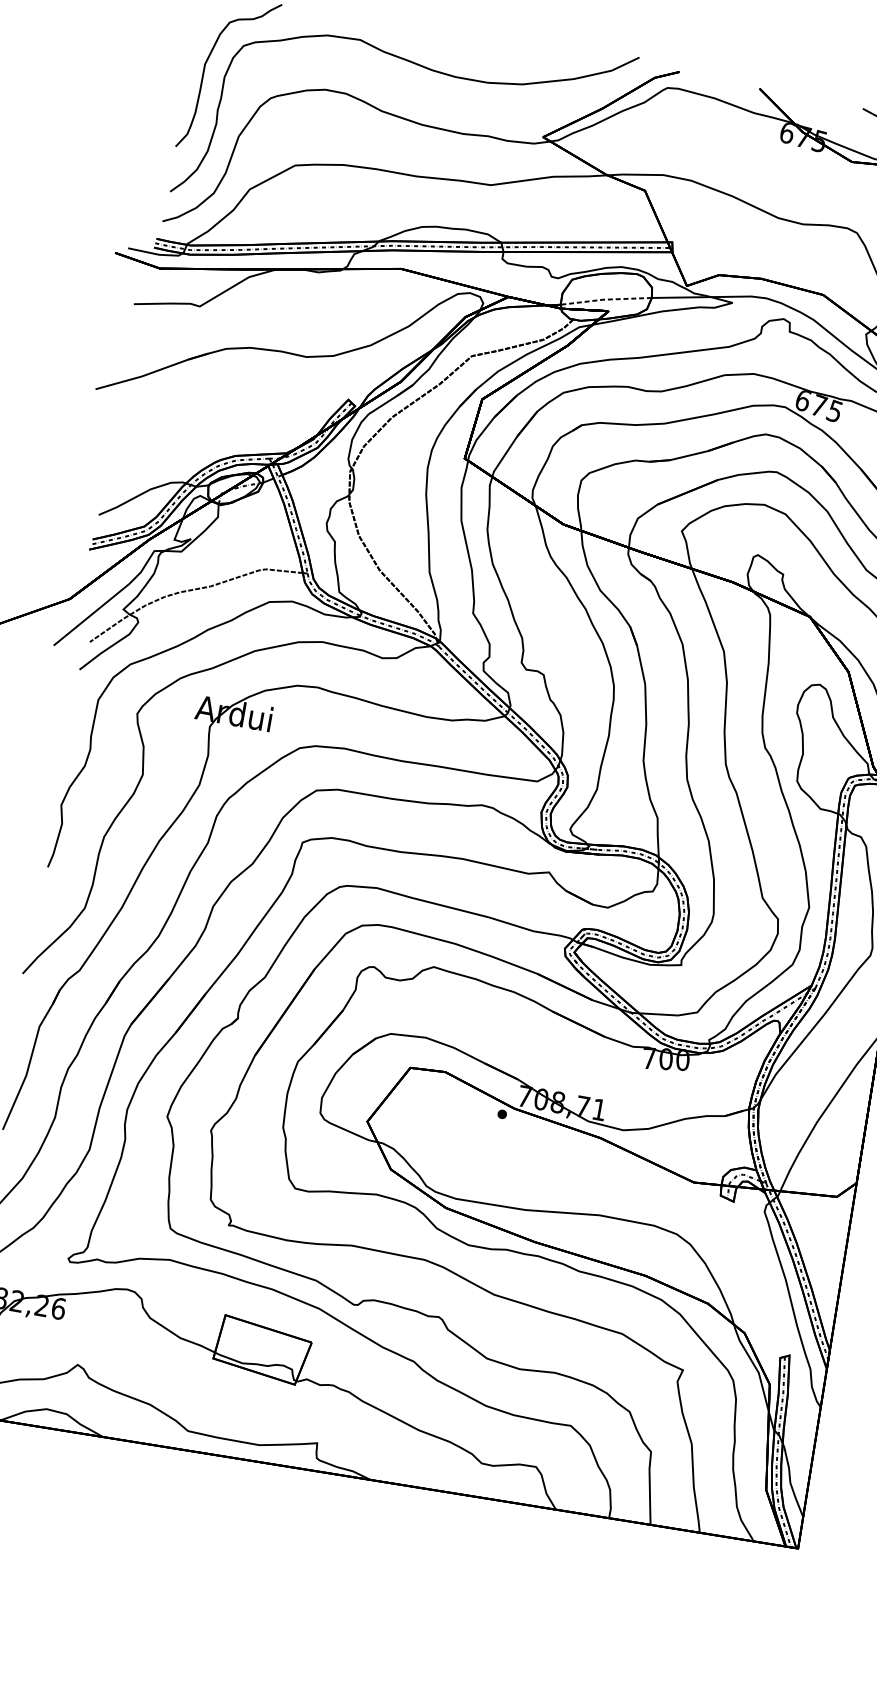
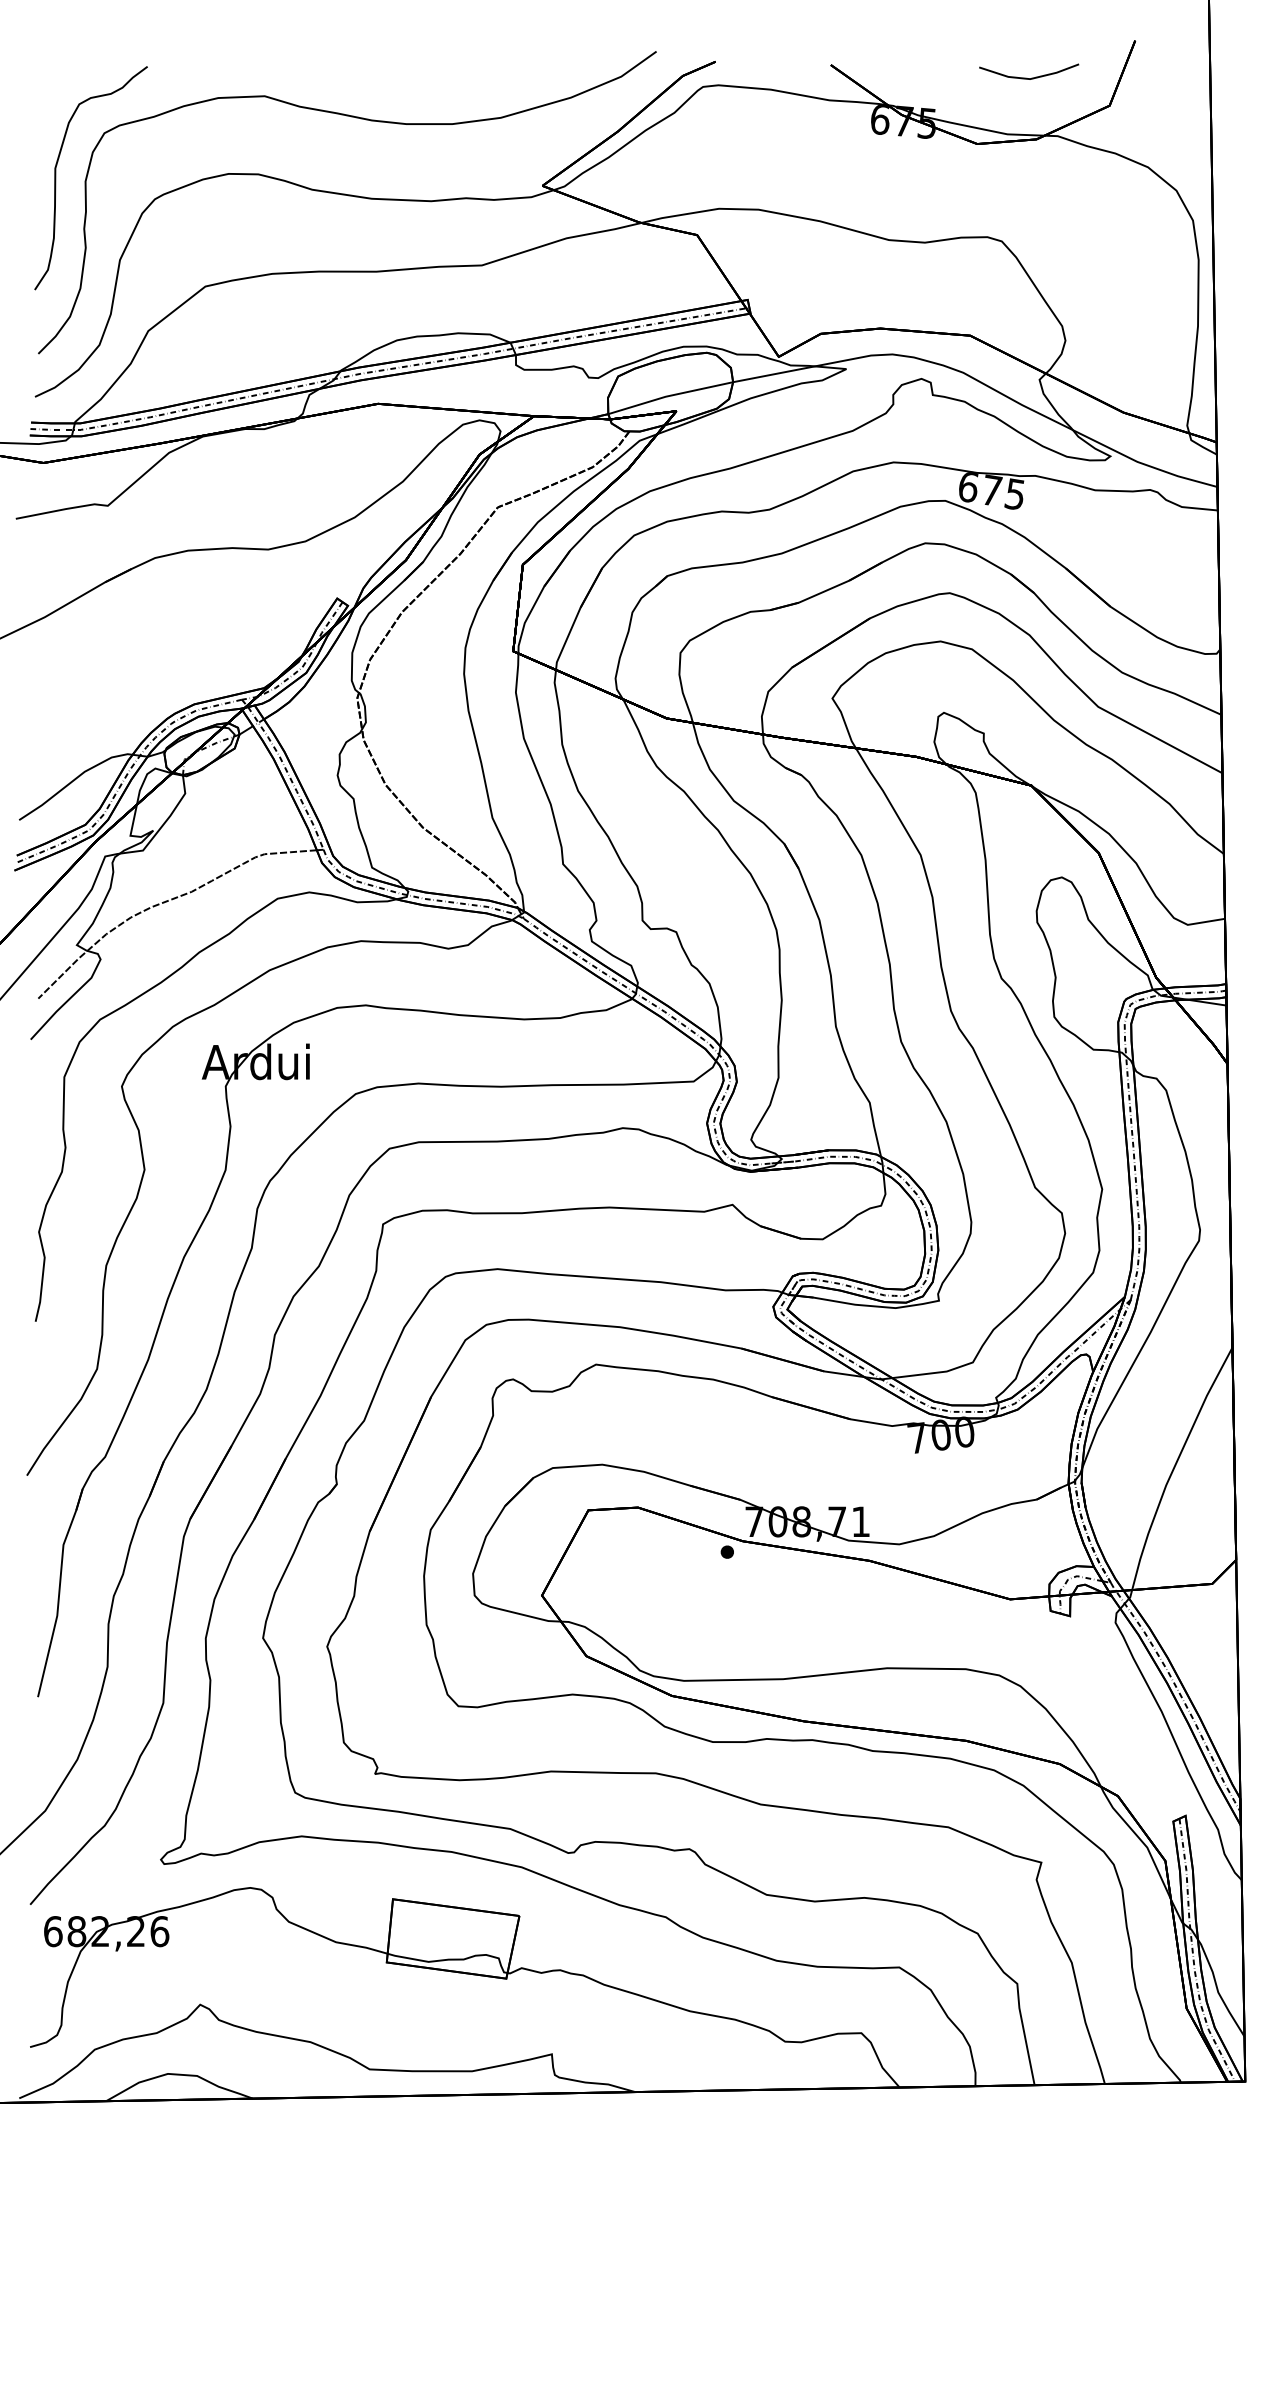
line: (605, 299) -> (669, 395), dashed -> solid

